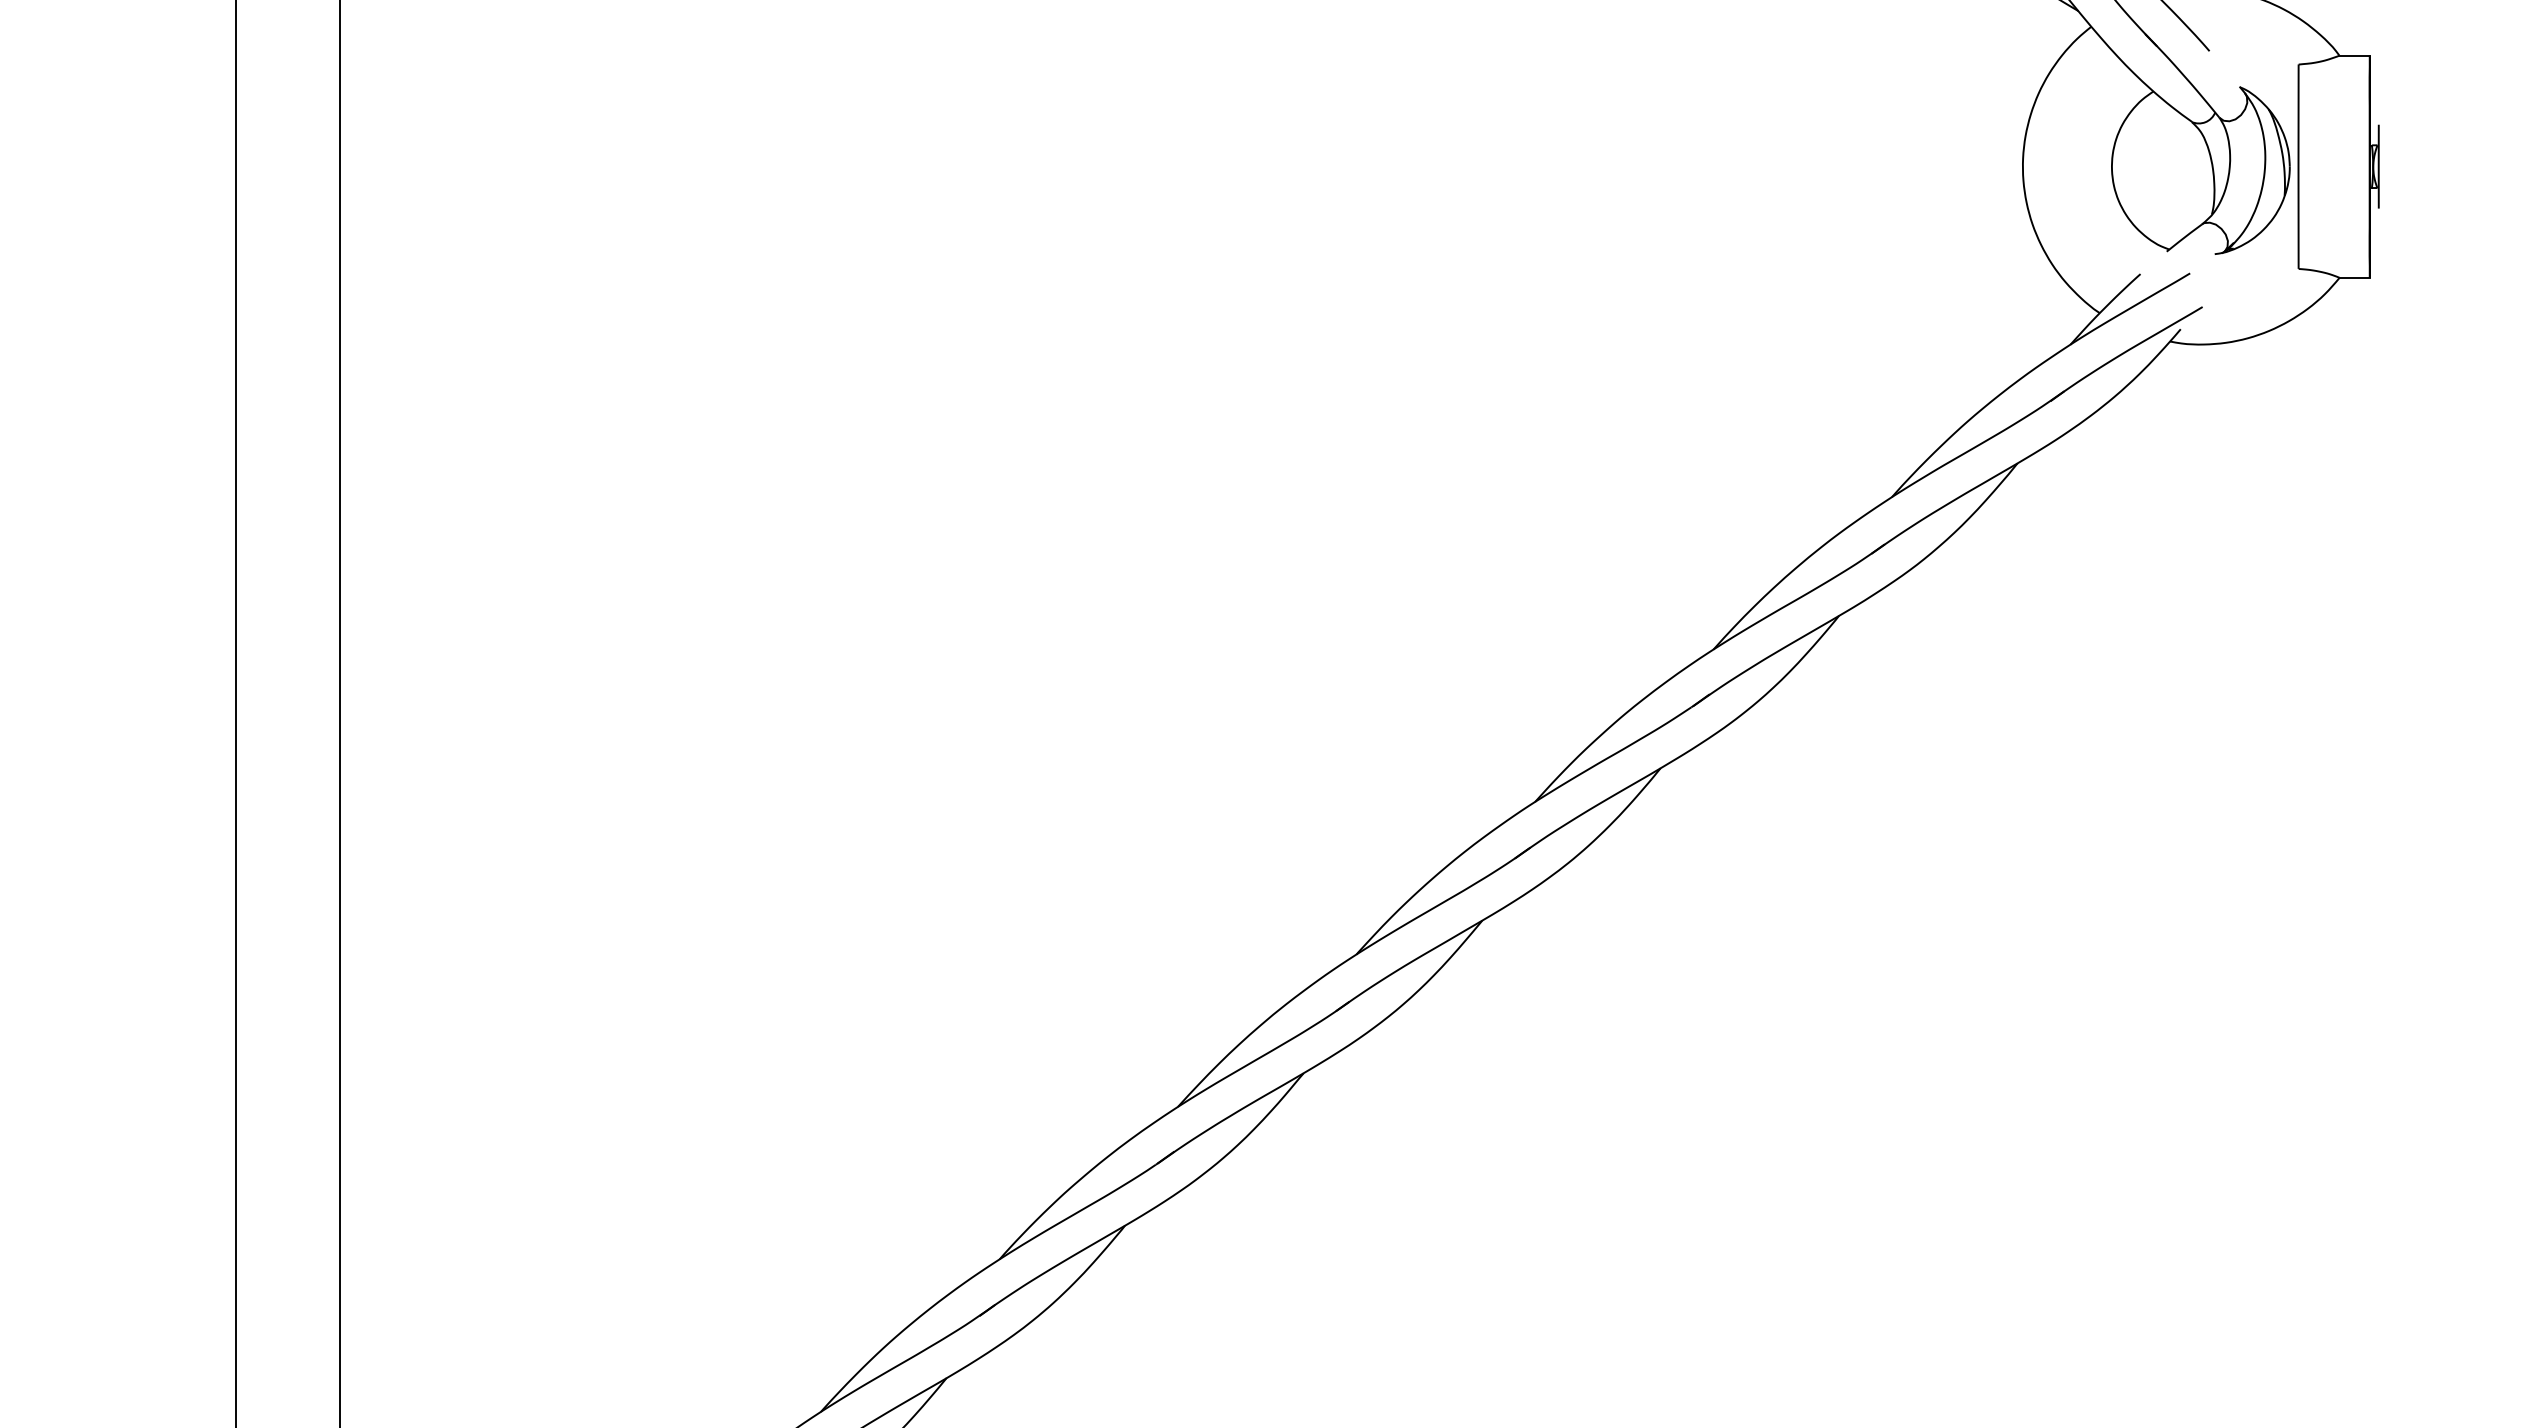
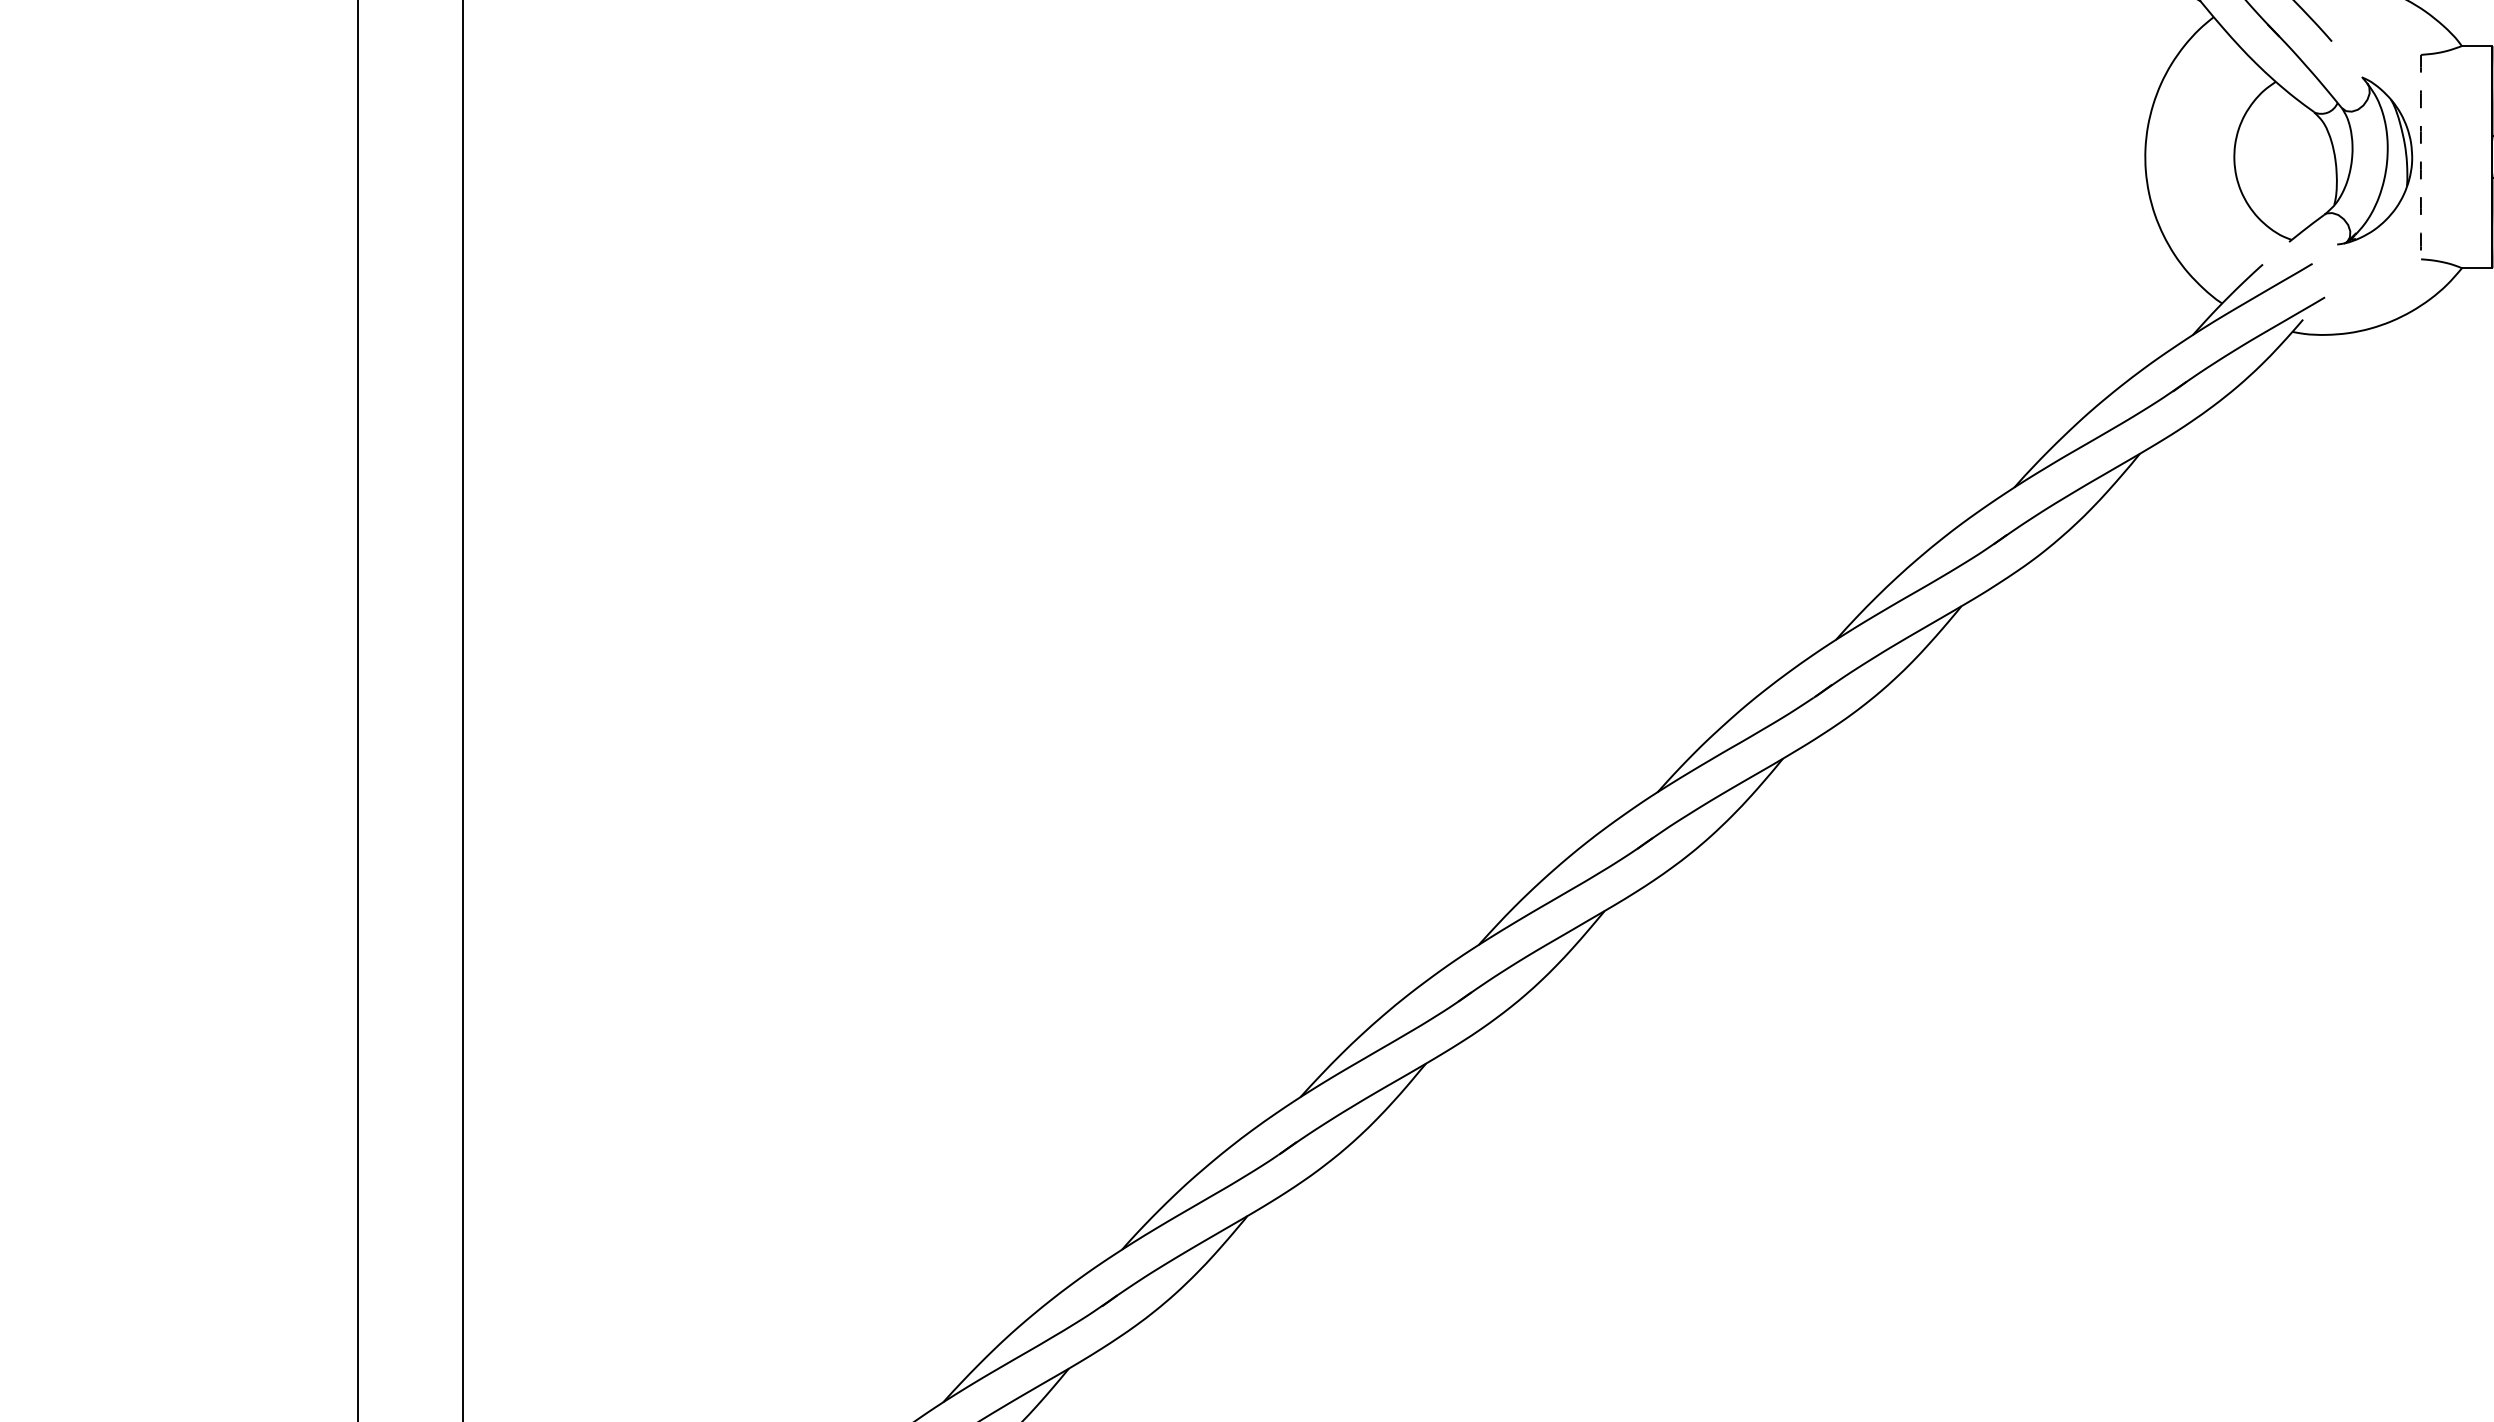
arc: (2298, 166) -> (2420, 156), solid -> dashed

